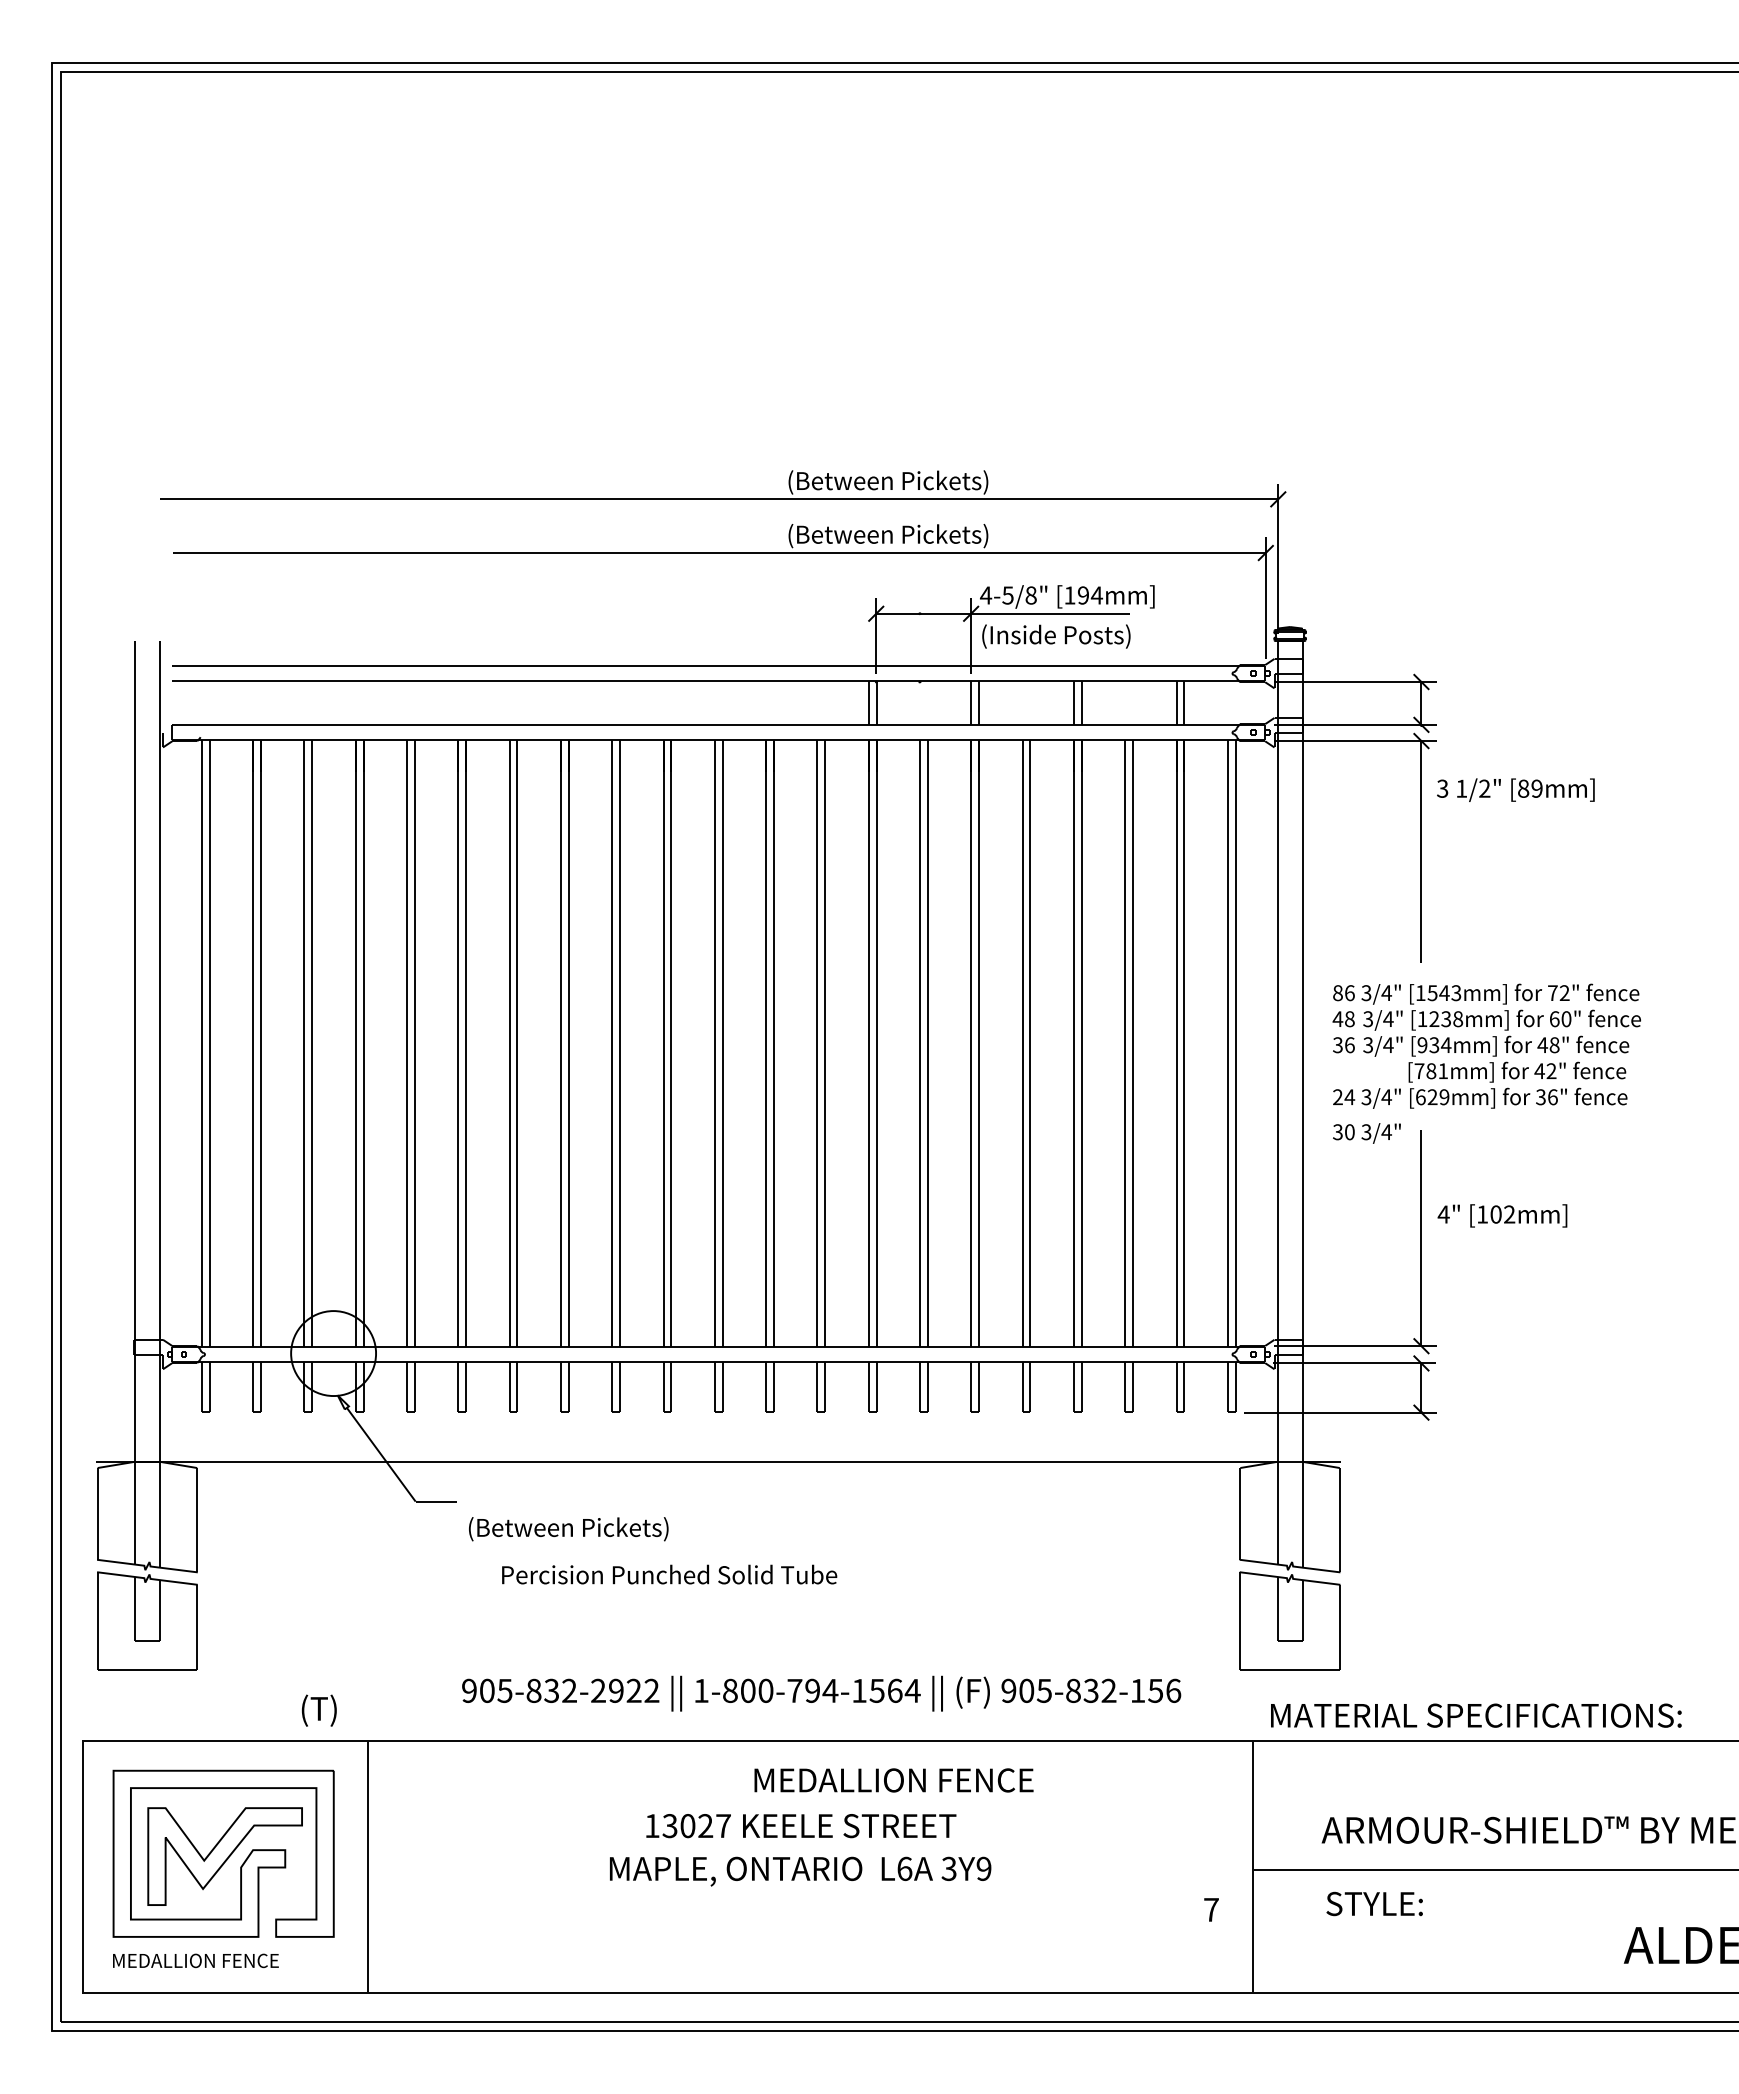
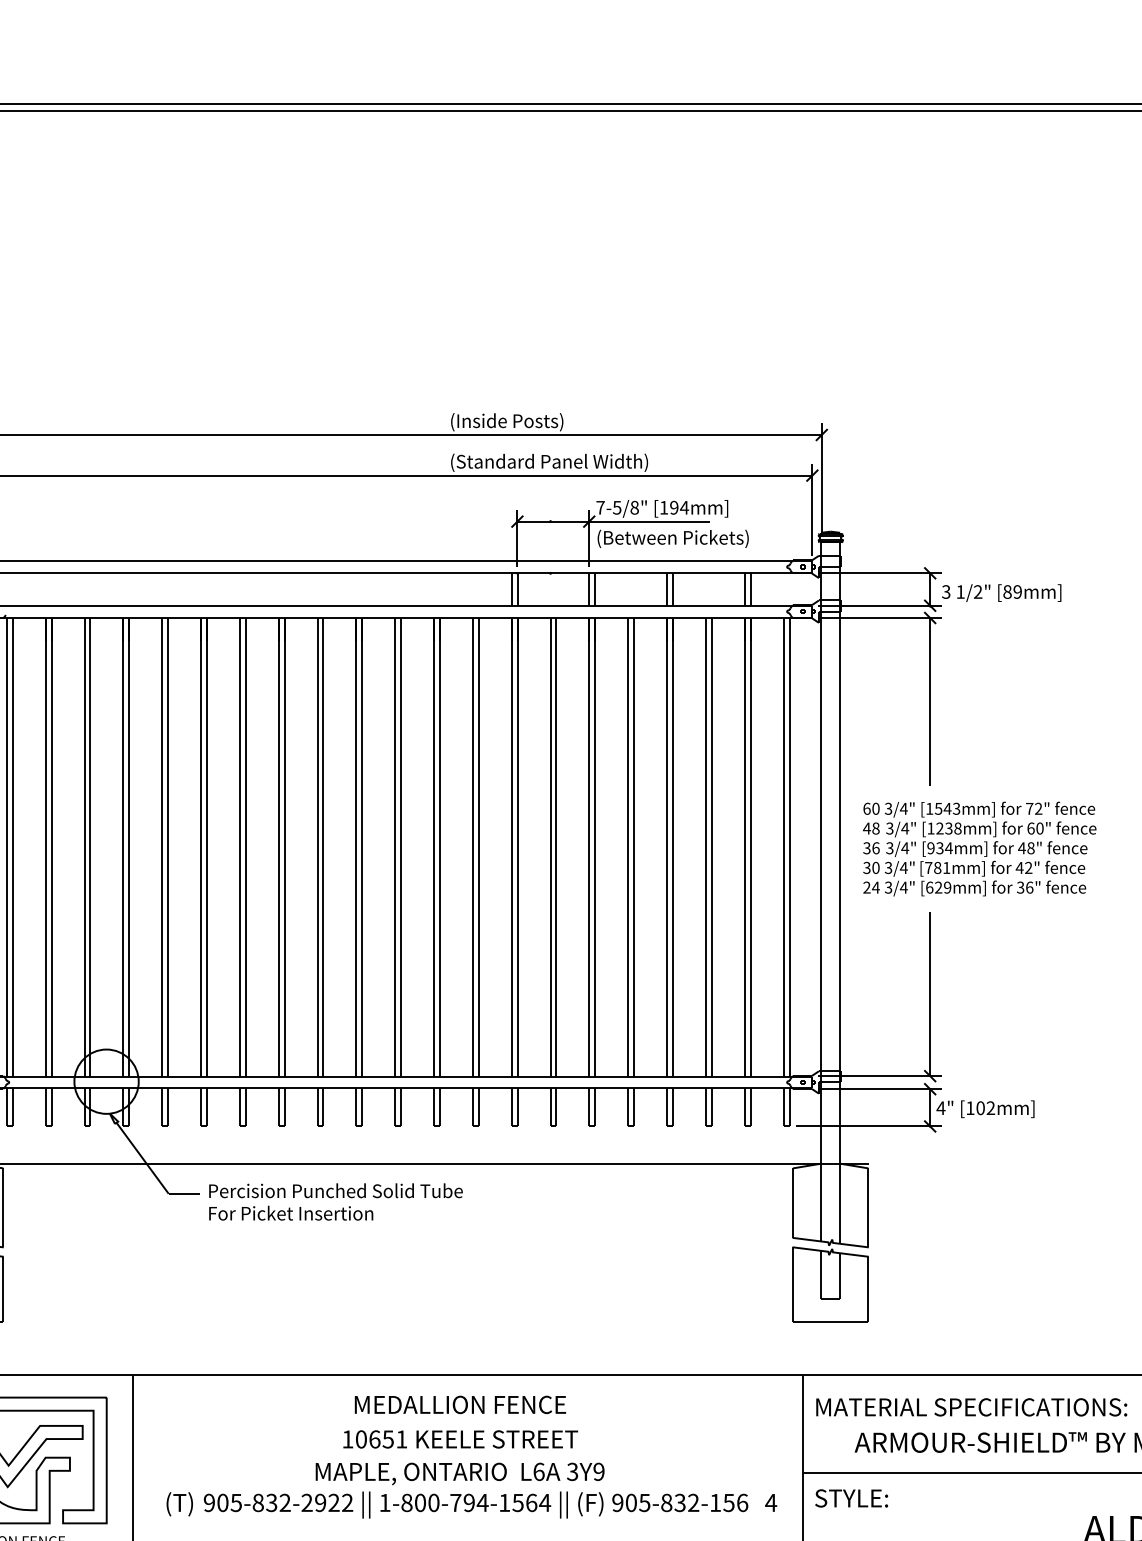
text: (893, 482) -> (530, 422), (Between Pickets) -> (Inside Posts)
text: (922, 535) -> (552, 462), (Between Pickets) -> (Standard Panel Width)
text: (986, 595) -> (600, 507), 4-5/8" -> 7-5/8"
text: (1087, 636) -> (677, 538), (Inside Posts) -> (Between Pickets)
text: (1515, 789) -> (1001, 592), moved
text: (1343, 992) -> (871, 808), 86 -> 60
text: (1366, 1133) -> (888, 868), moved
text: (1502, 1215) -> (985, 1108), moved
text: (577, 1529) -> (291, 1214), (Between Pickets) -> For Picket Insertion
text: (669, 1574) -> (335, 1190), moved
text: (821, 1693) -> (475, 1504), moved
text: (318, 1710) -> (179, 1504), moved
text: (1476, 1715) -> (971, 1407), moved
text: (893, 1780) -> (460, 1404), moved
text: (696, 1826) -> (381, 1439), 13027 -> 10651
text: (1374, 1903) -> (851, 1498), moved
text: (1211, 1909) -> (771, 1502), 7 -> 4

